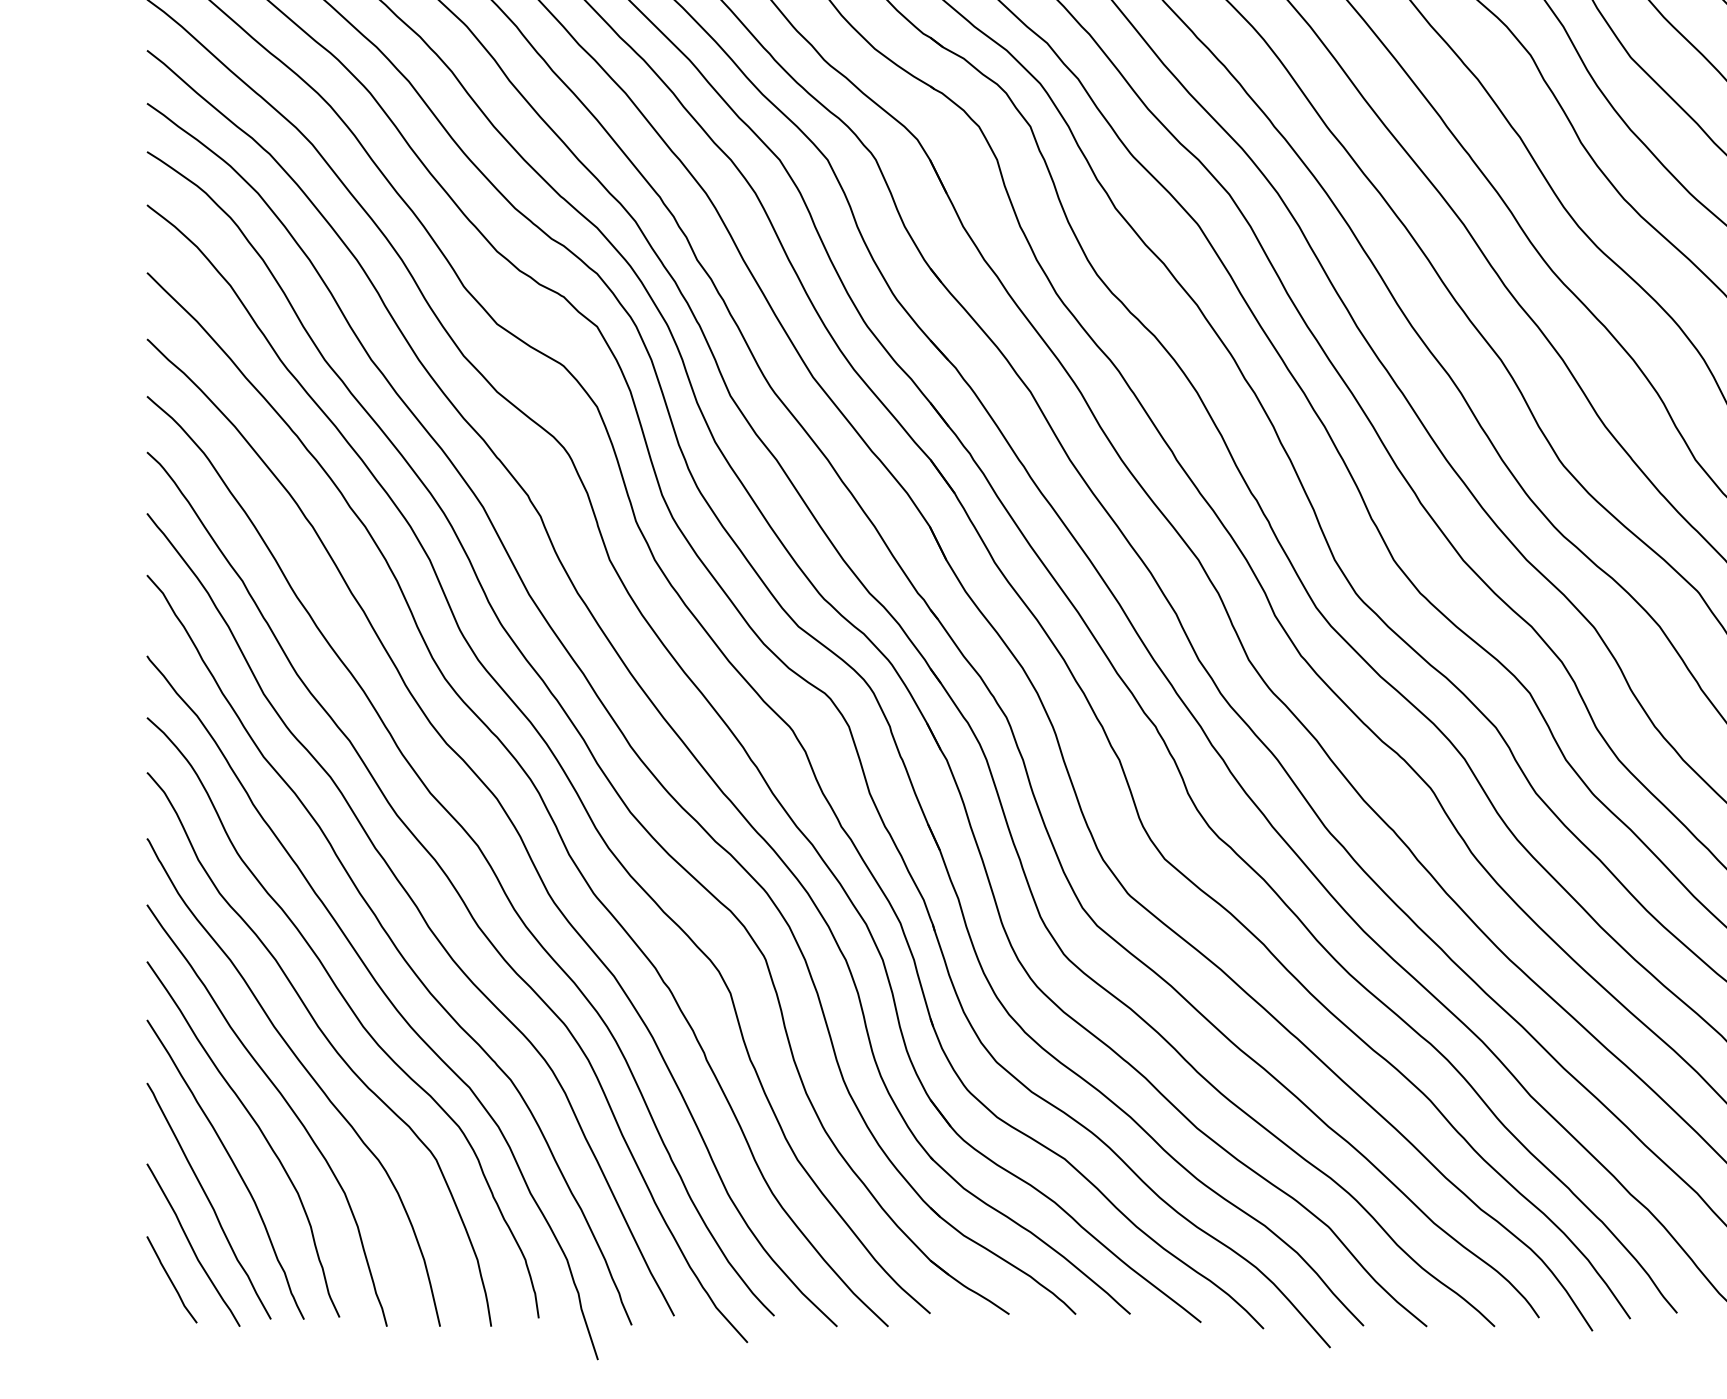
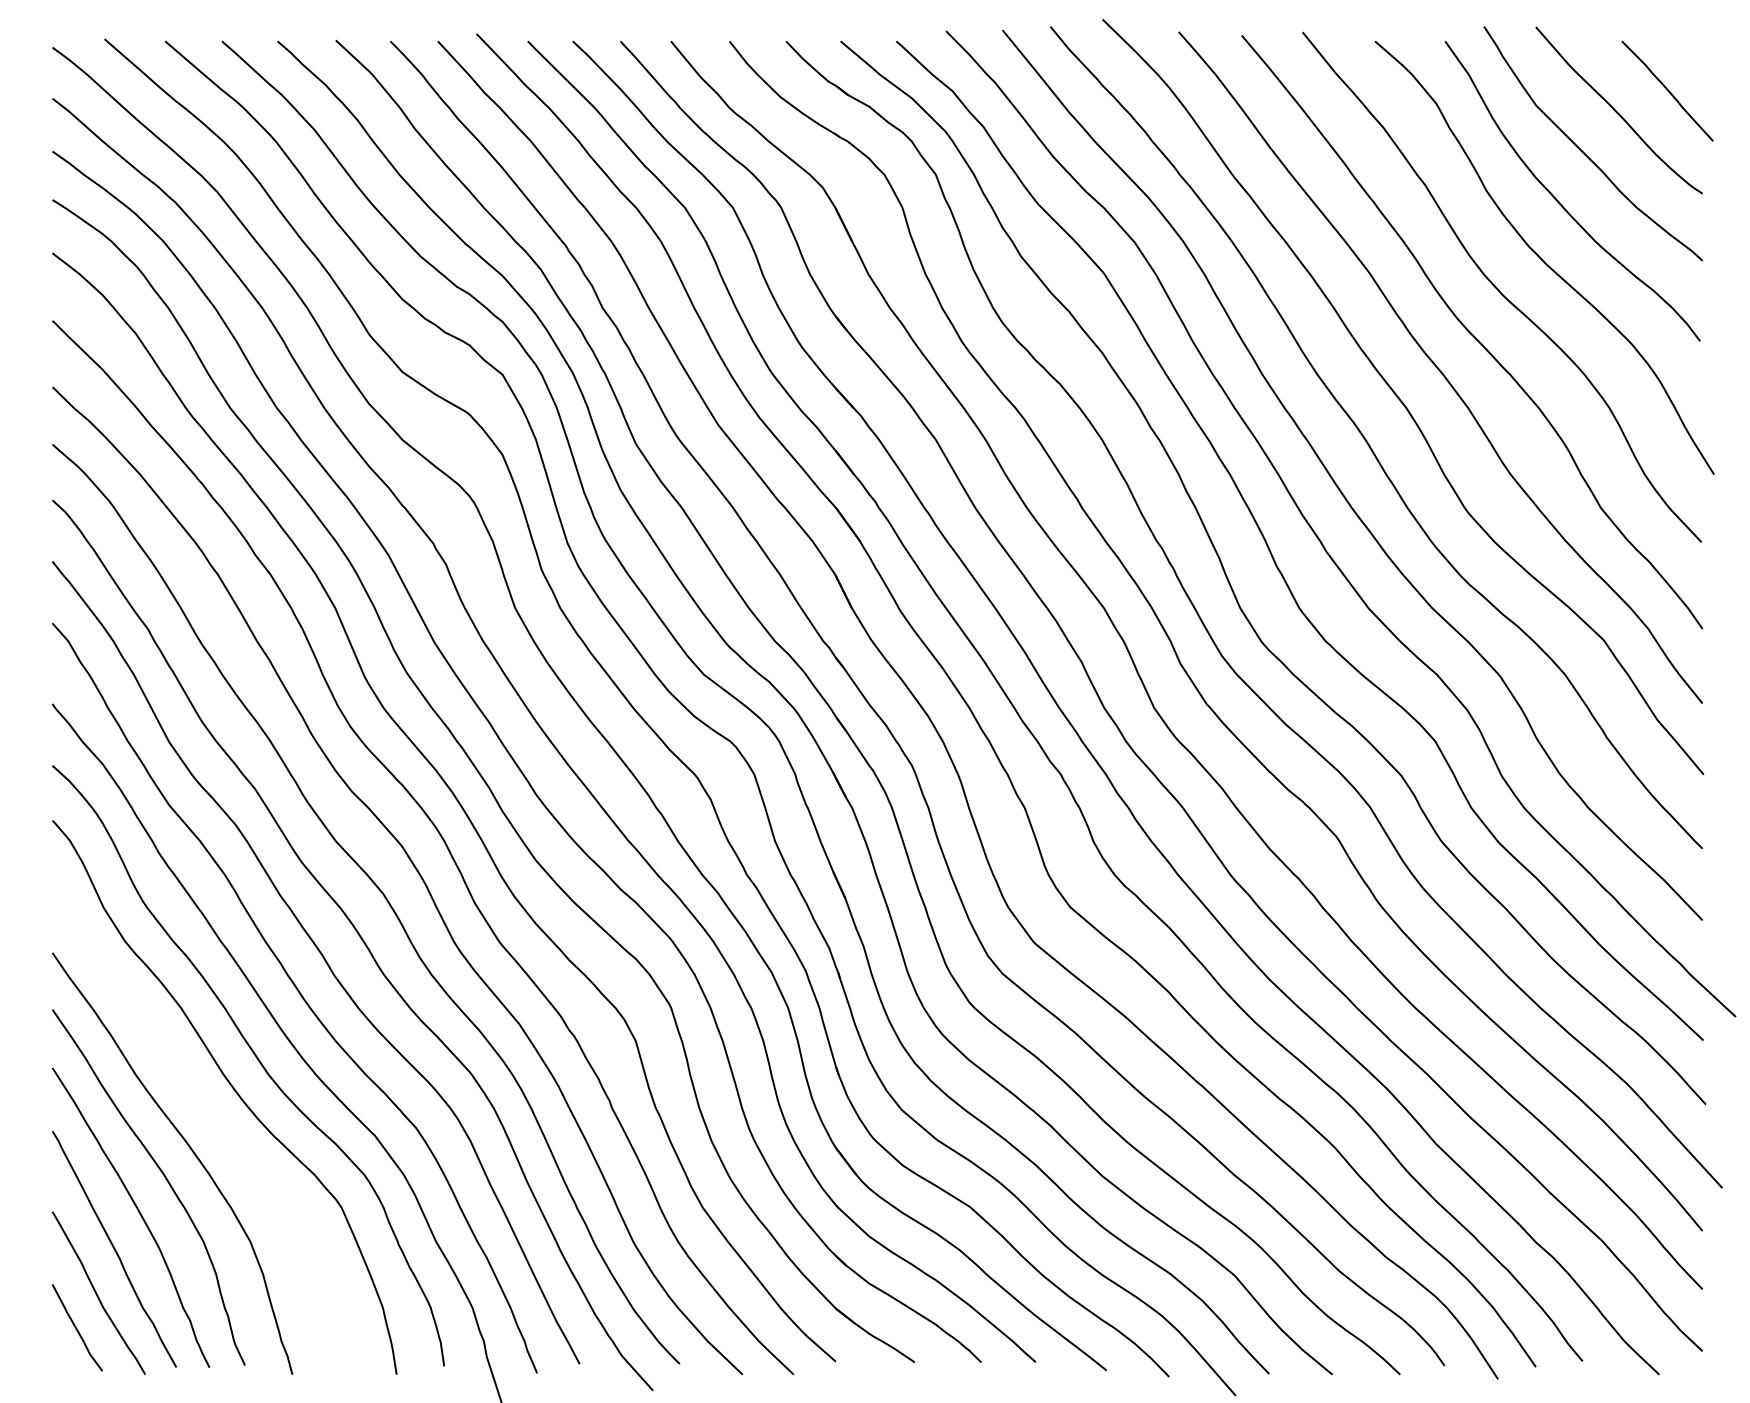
curve: (306, 1071) -> (211, 1119), removed

